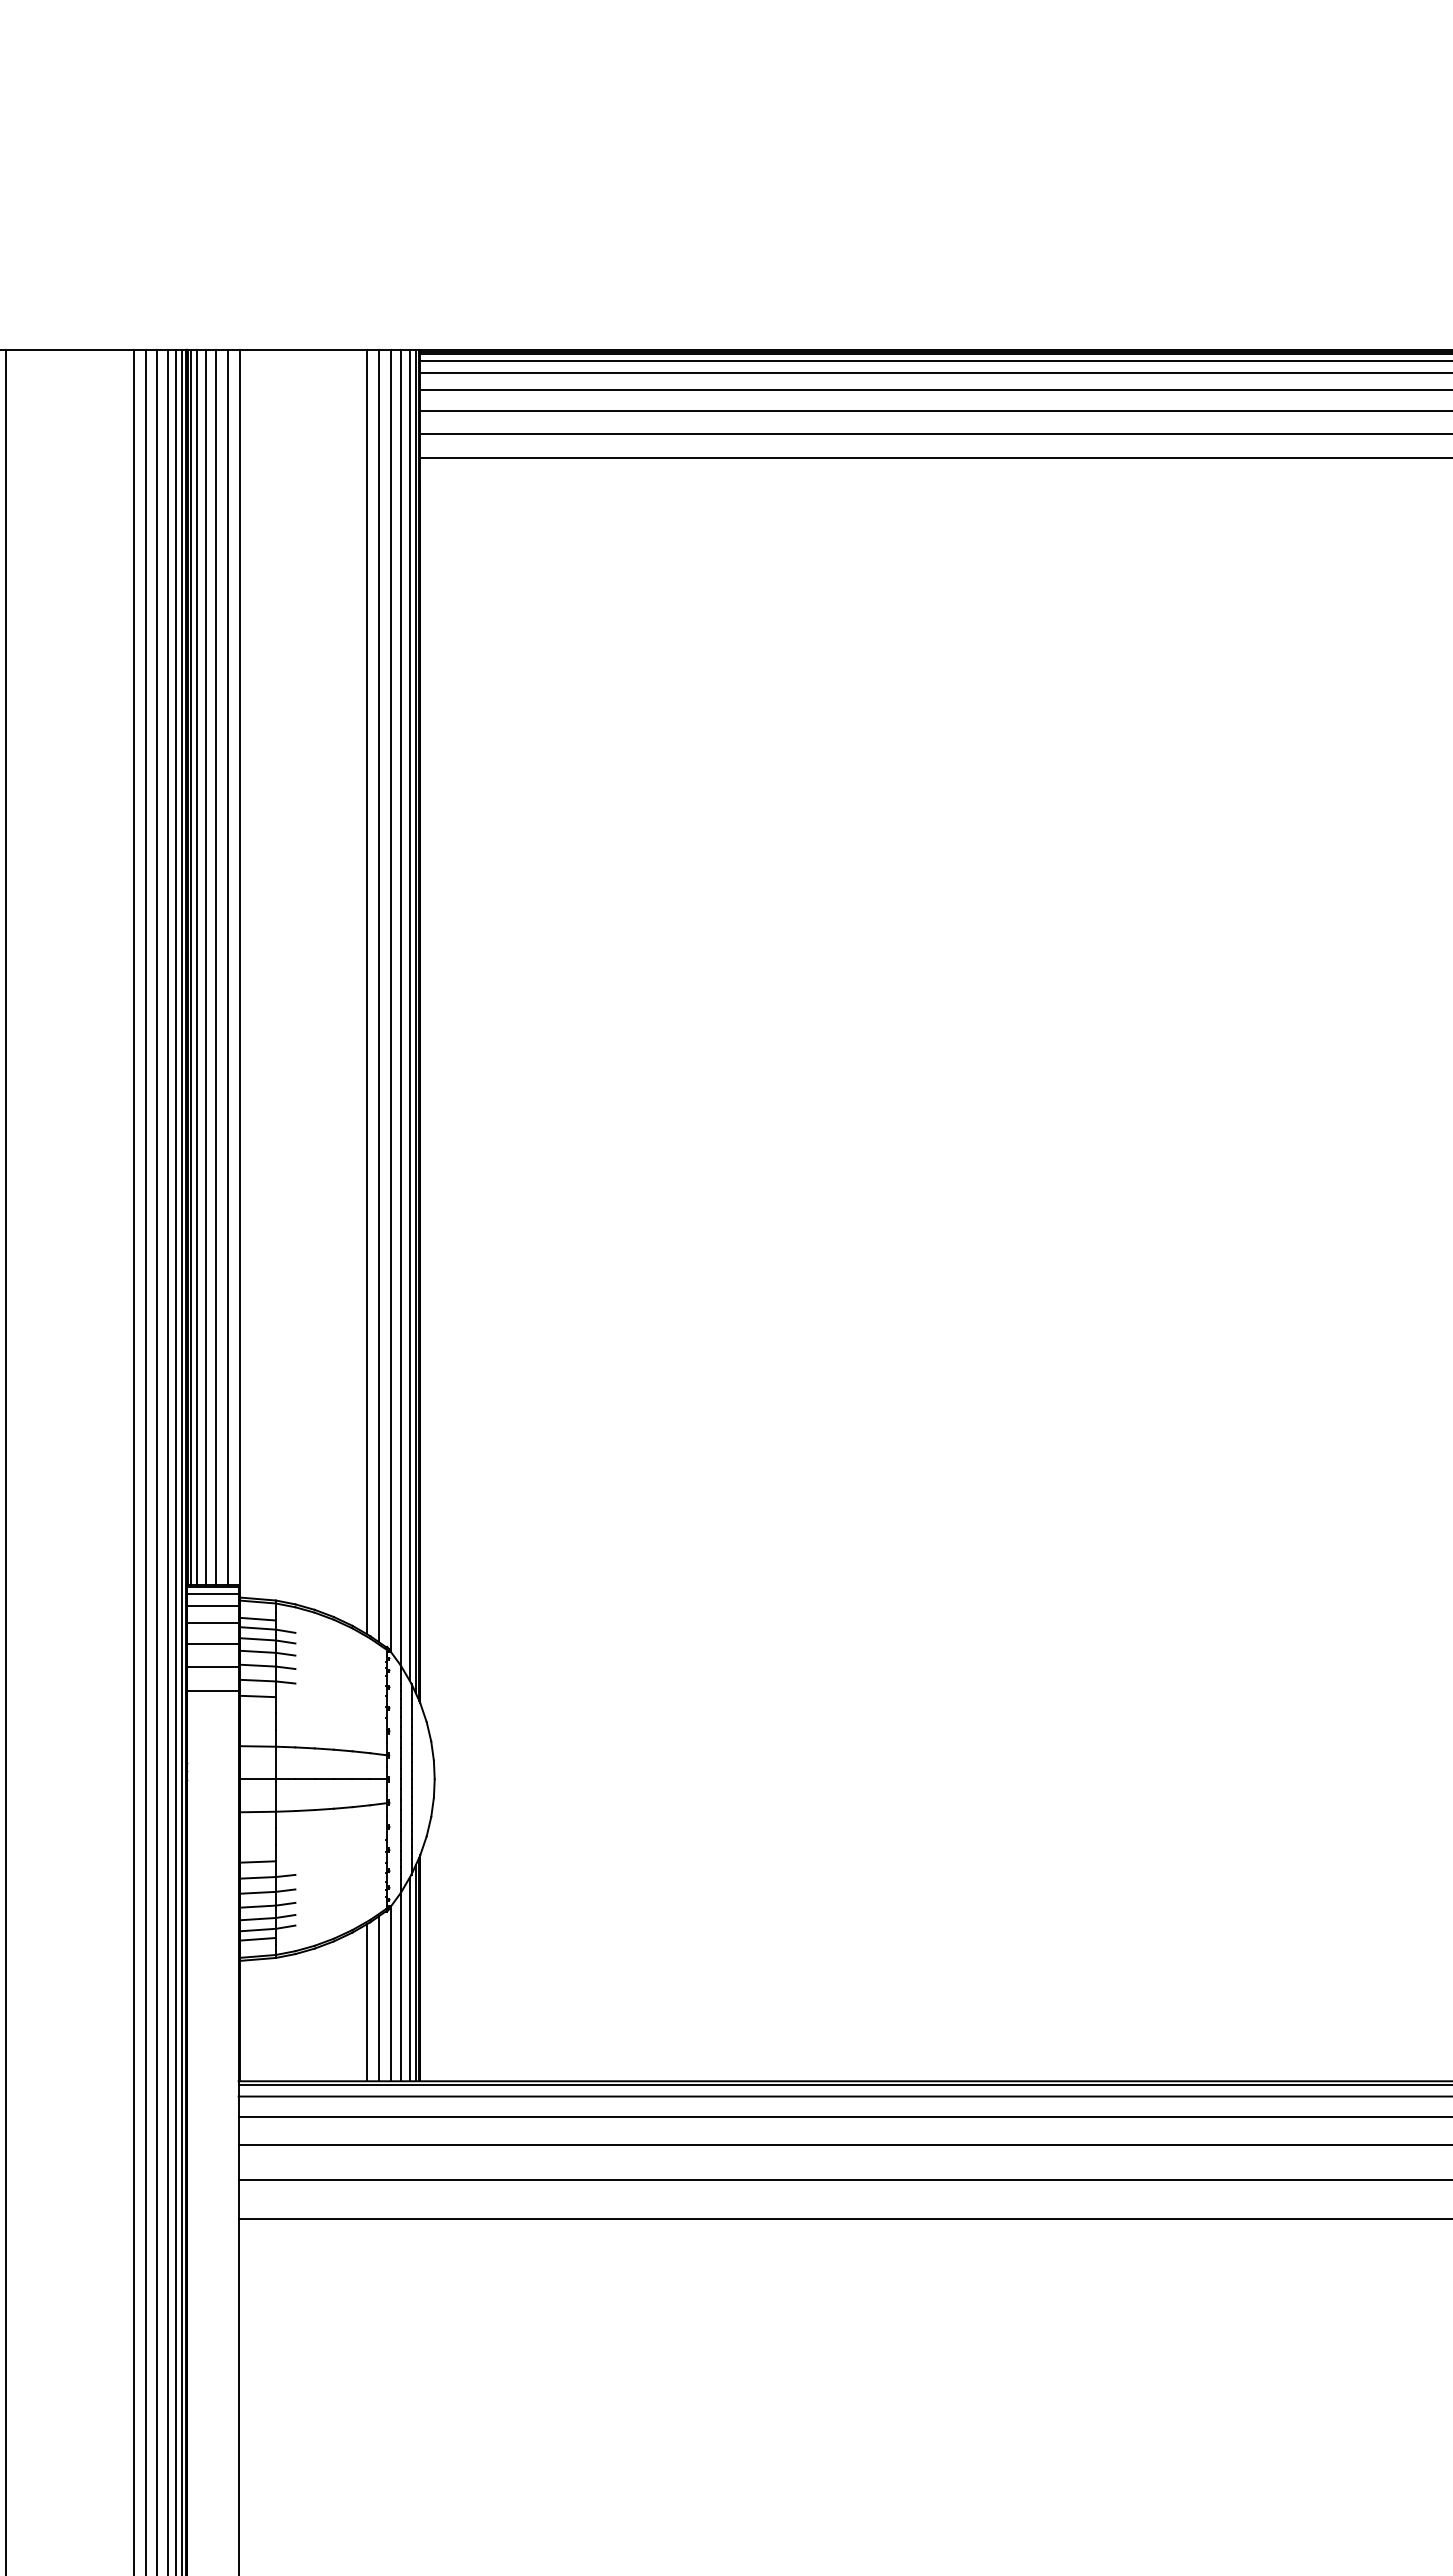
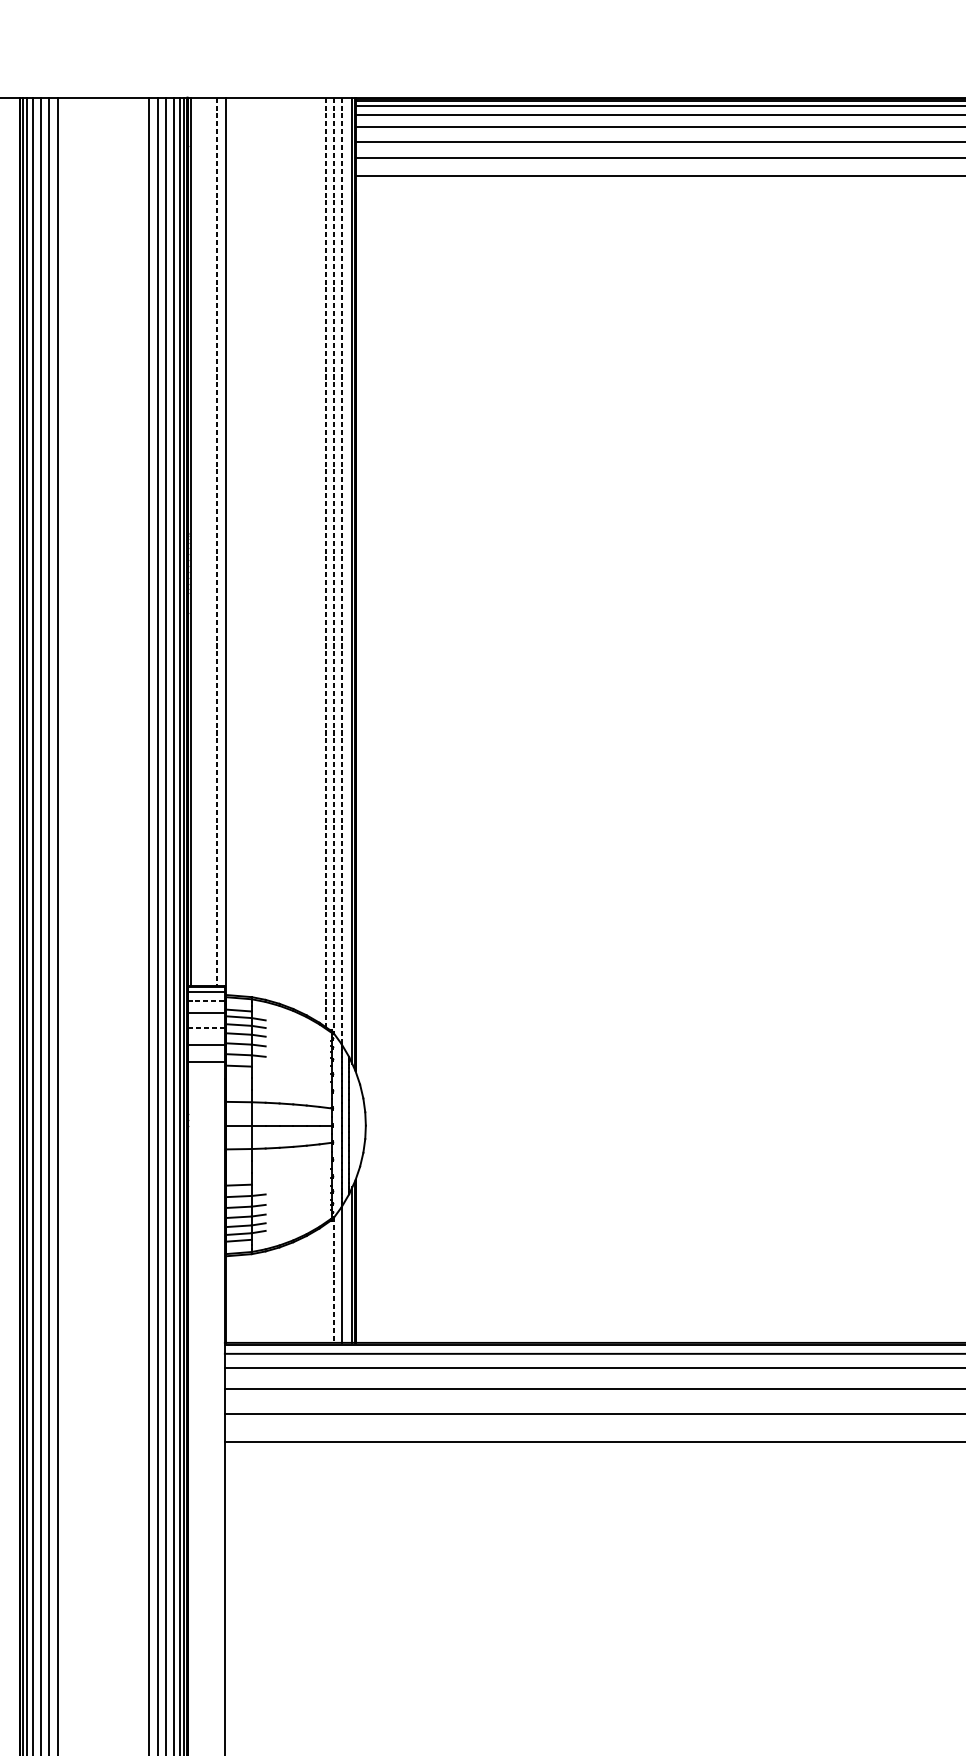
line: (197, 966) -> (195, 541), removed
line: (205, 966) -> (201, 541), removed
line: (216, 966) -> (208, 541), removed
line: (227, 967) -> (216, 541), solid -> dashed
line: (367, 991) -> (317, 559), removed
line: (379, 996) -> (326, 562), solid -> dashed
line: (390, 1001) -> (334, 566), solid -> dashed
line: (401, 1008) -> (341, 571), solid -> dashed
line: (409, 1014) -> (347, 575), removed
line: (212, 1606) -> (206, 1001), solid -> dashed
line: (212, 1643) -> (206, 1028), solid -> dashed
line: (409, 1979) -> (347, 1269), removed
line: (390, 1994) -> (334, 1280), solid -> dashed
line: (379, 1998) -> (326, 1283), removed
line: (367, 2002) -> (317, 1286), removed

